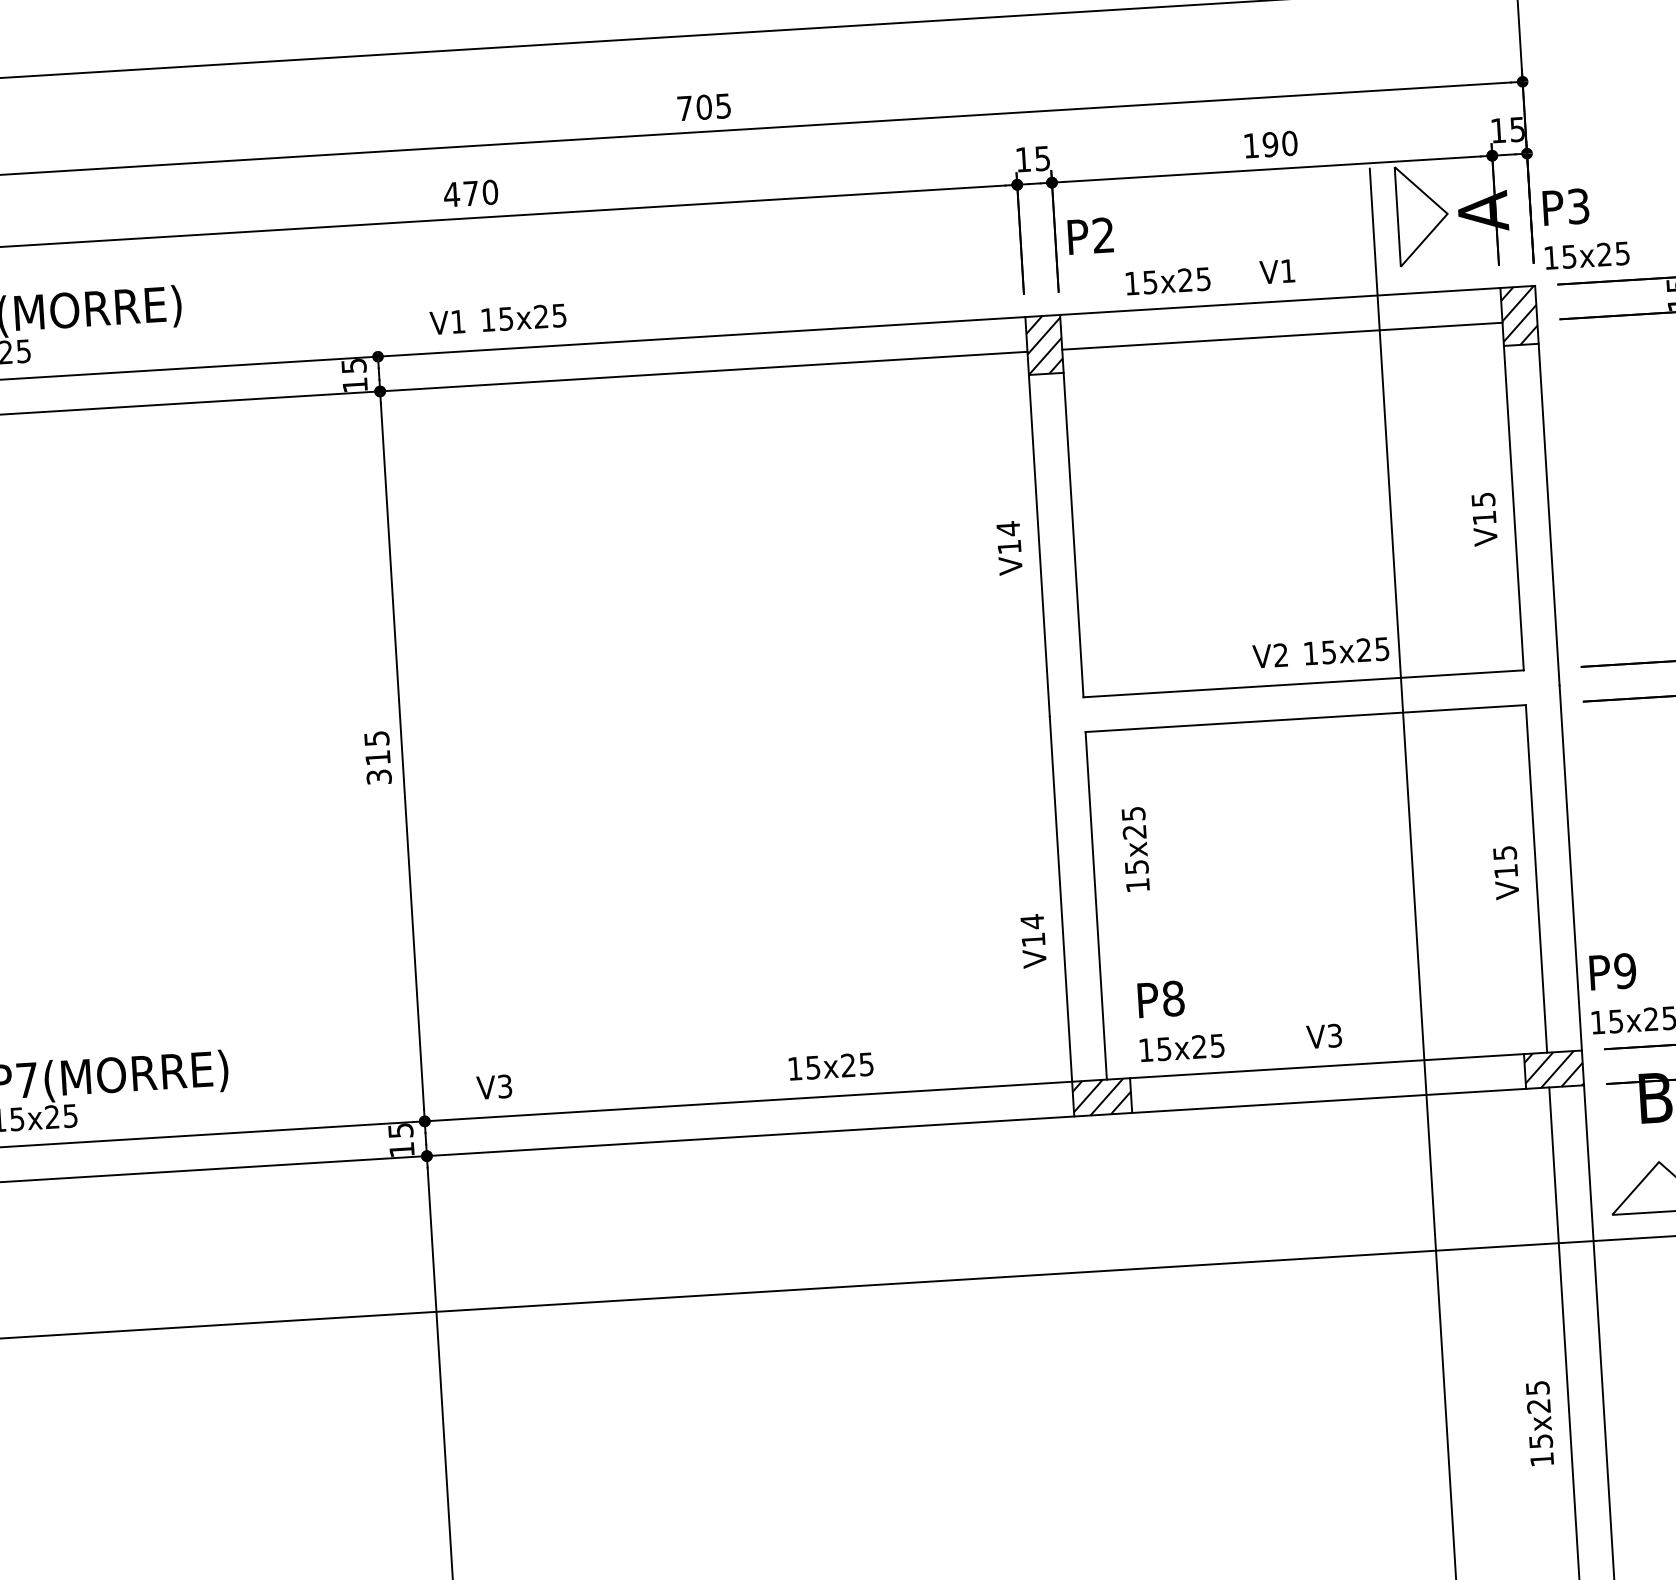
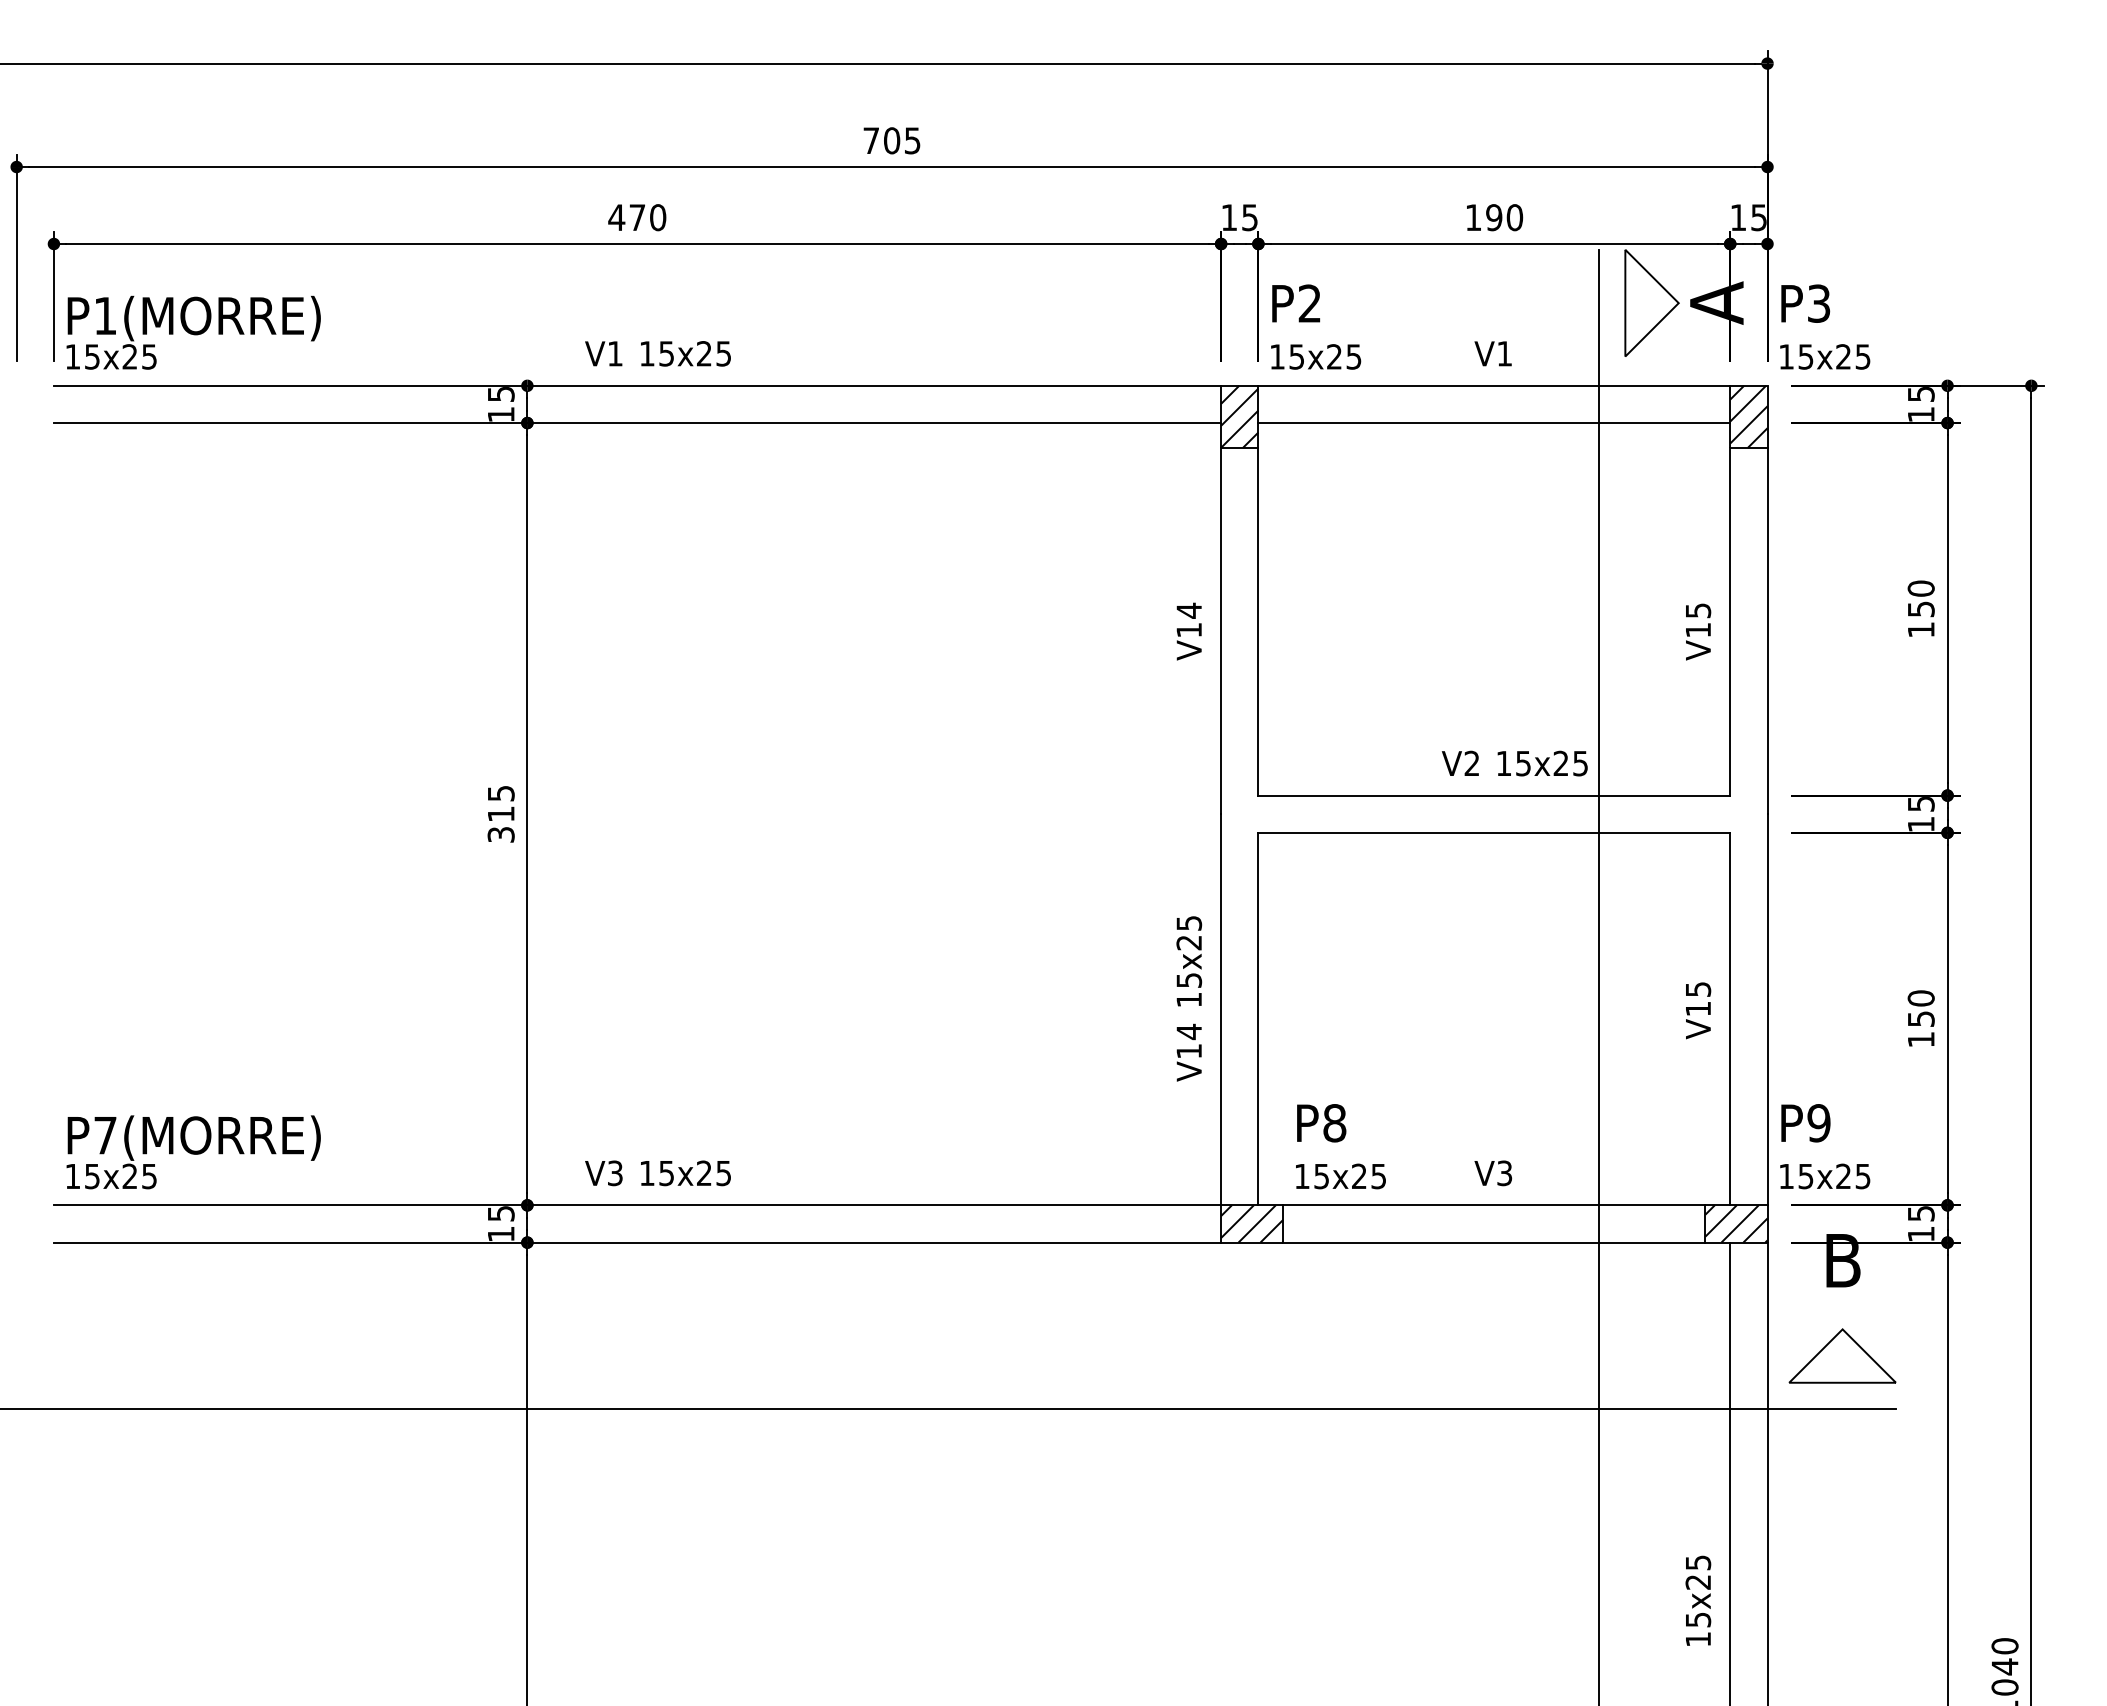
text: (1168, 280) -> (1316, 356), moved
text: (1135, 849) -> (1189, 961), moved
text: (830, 1066) -> (685, 1173), moved

